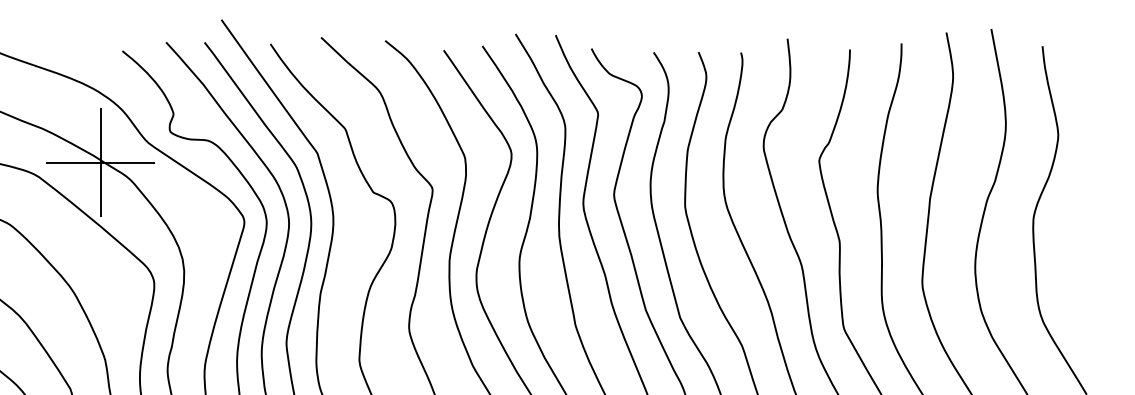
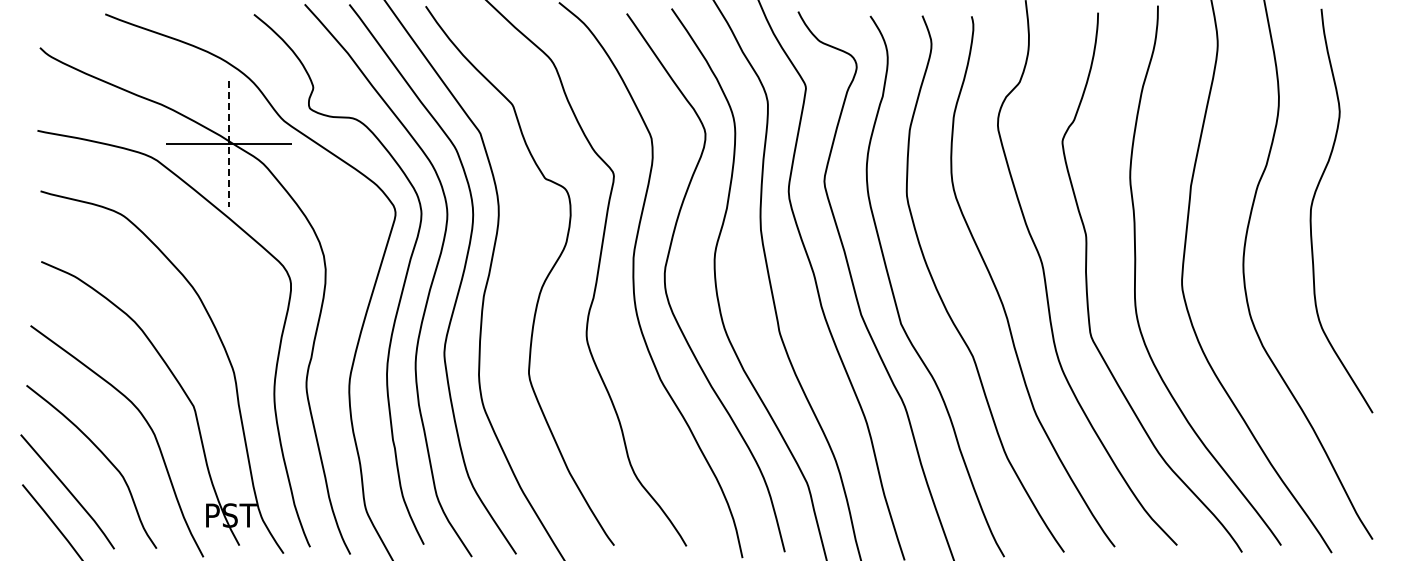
line: (100, 163) -> (228, 144), solid -> dashed

